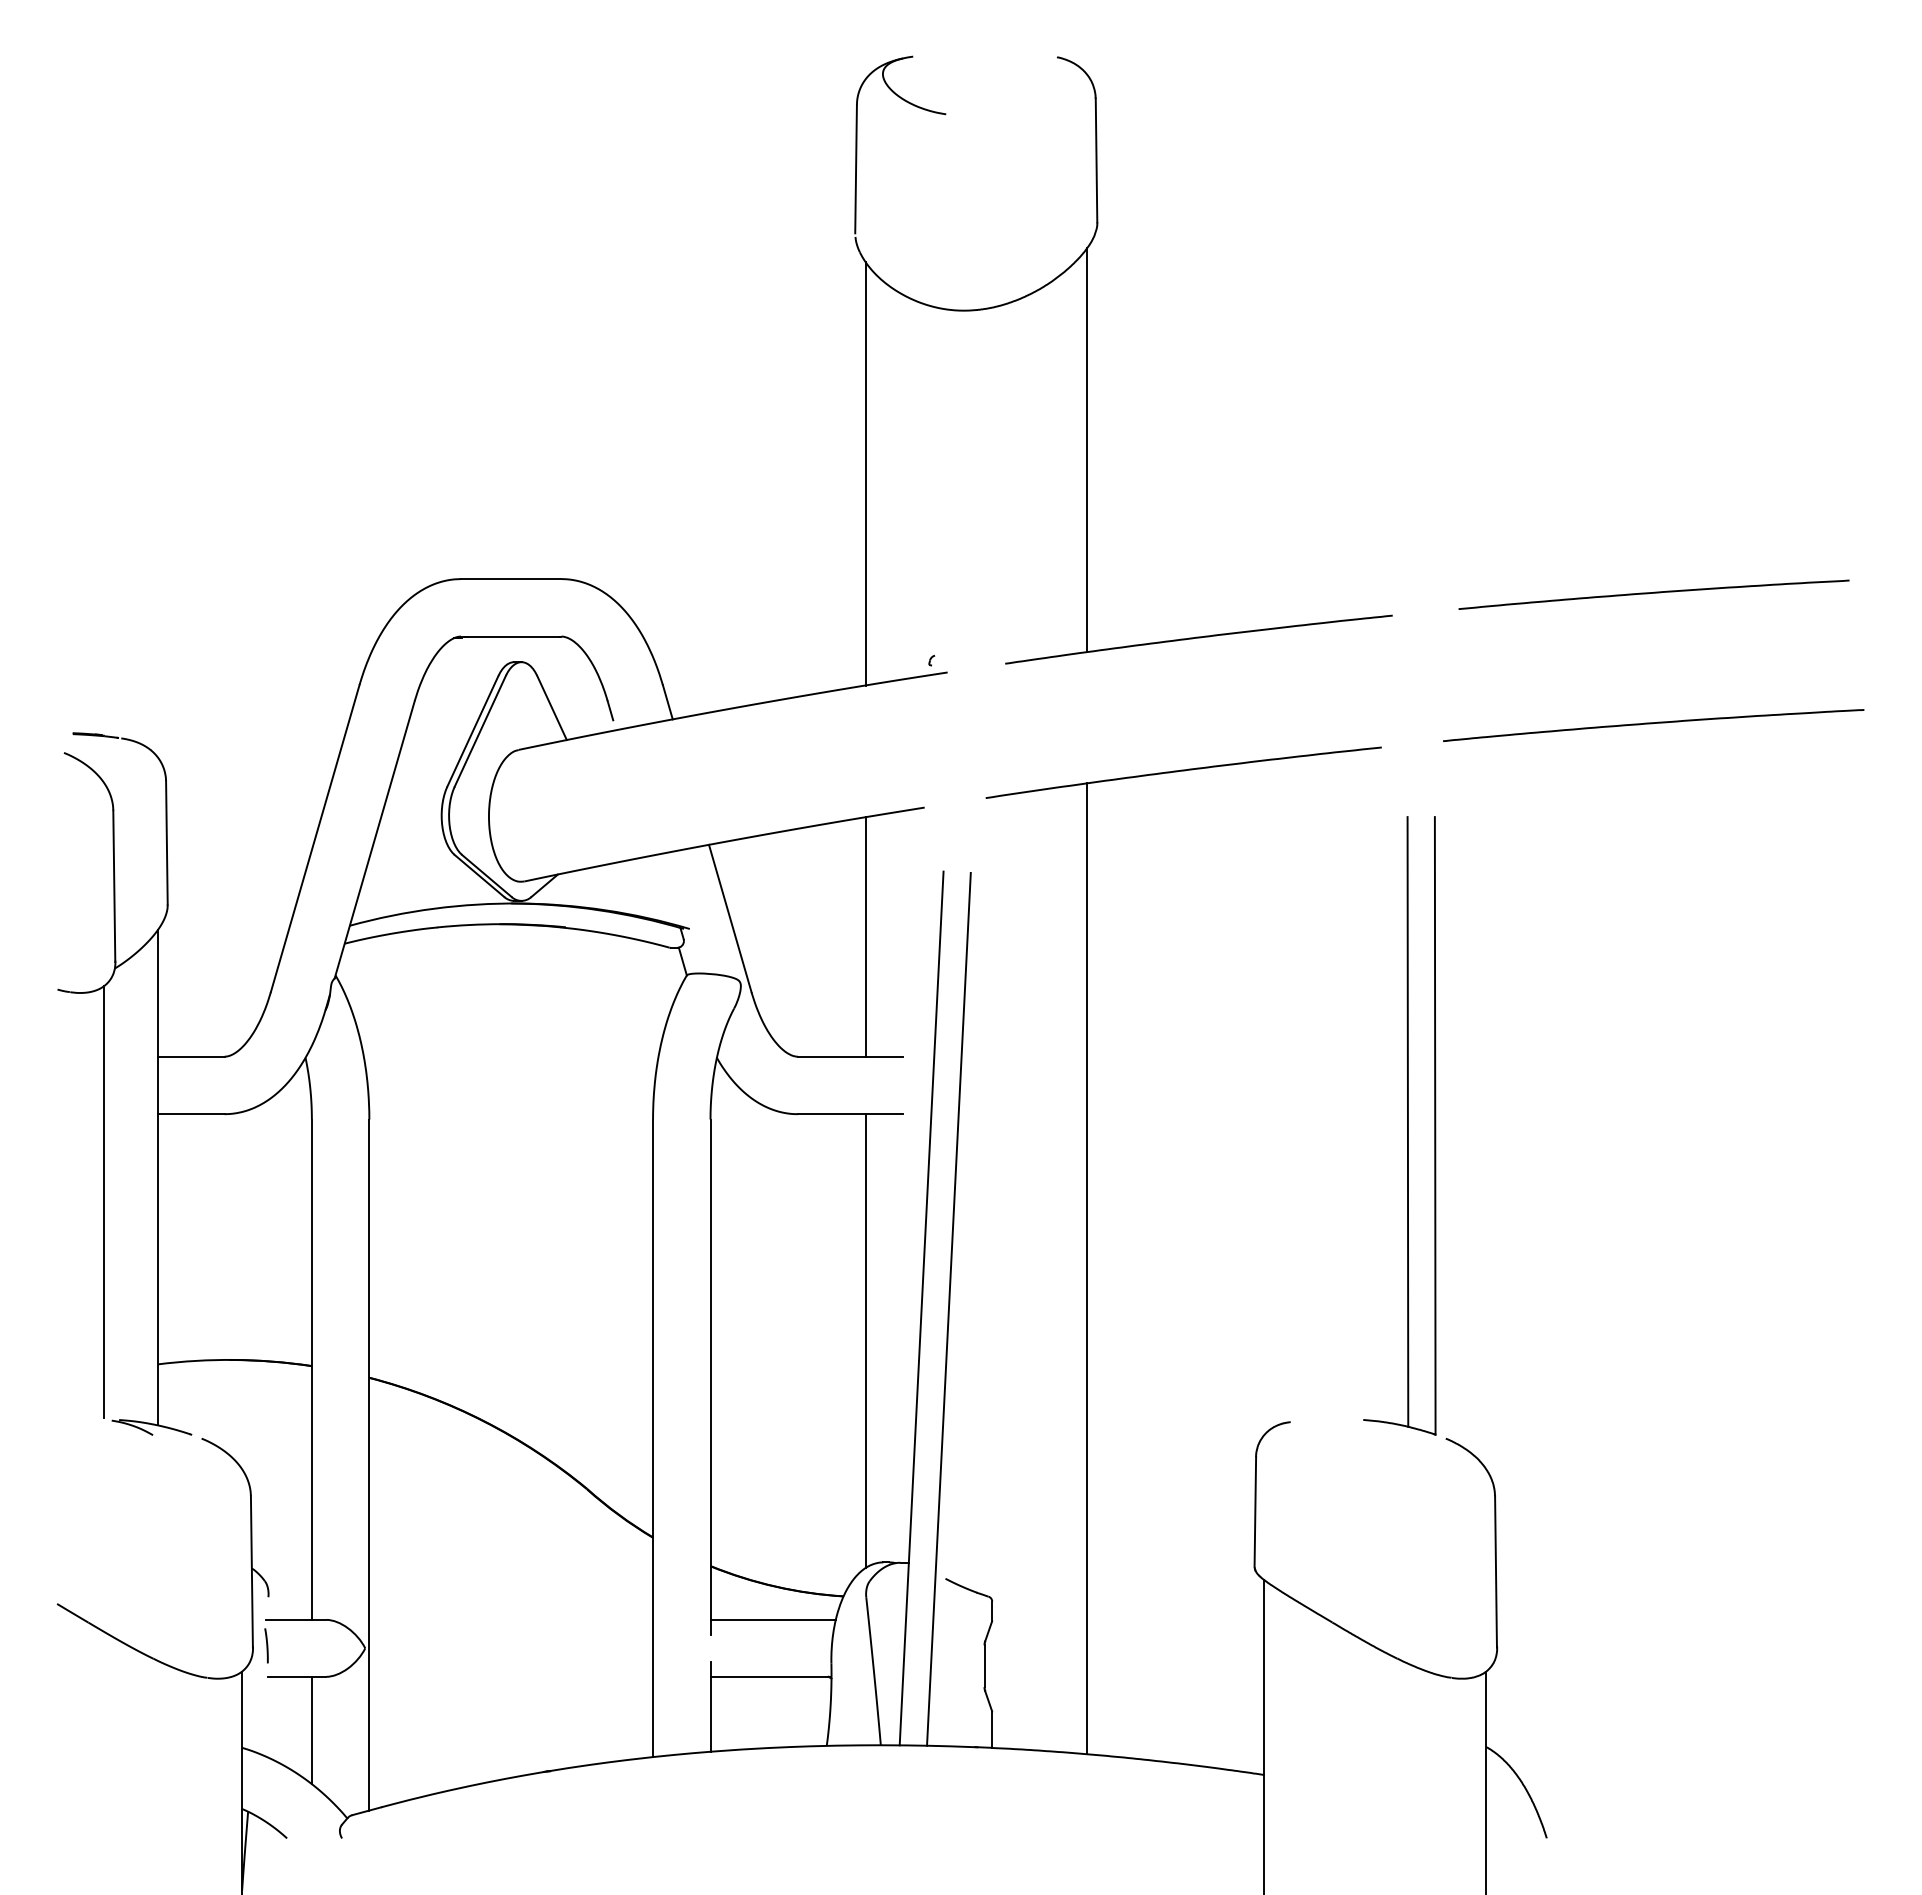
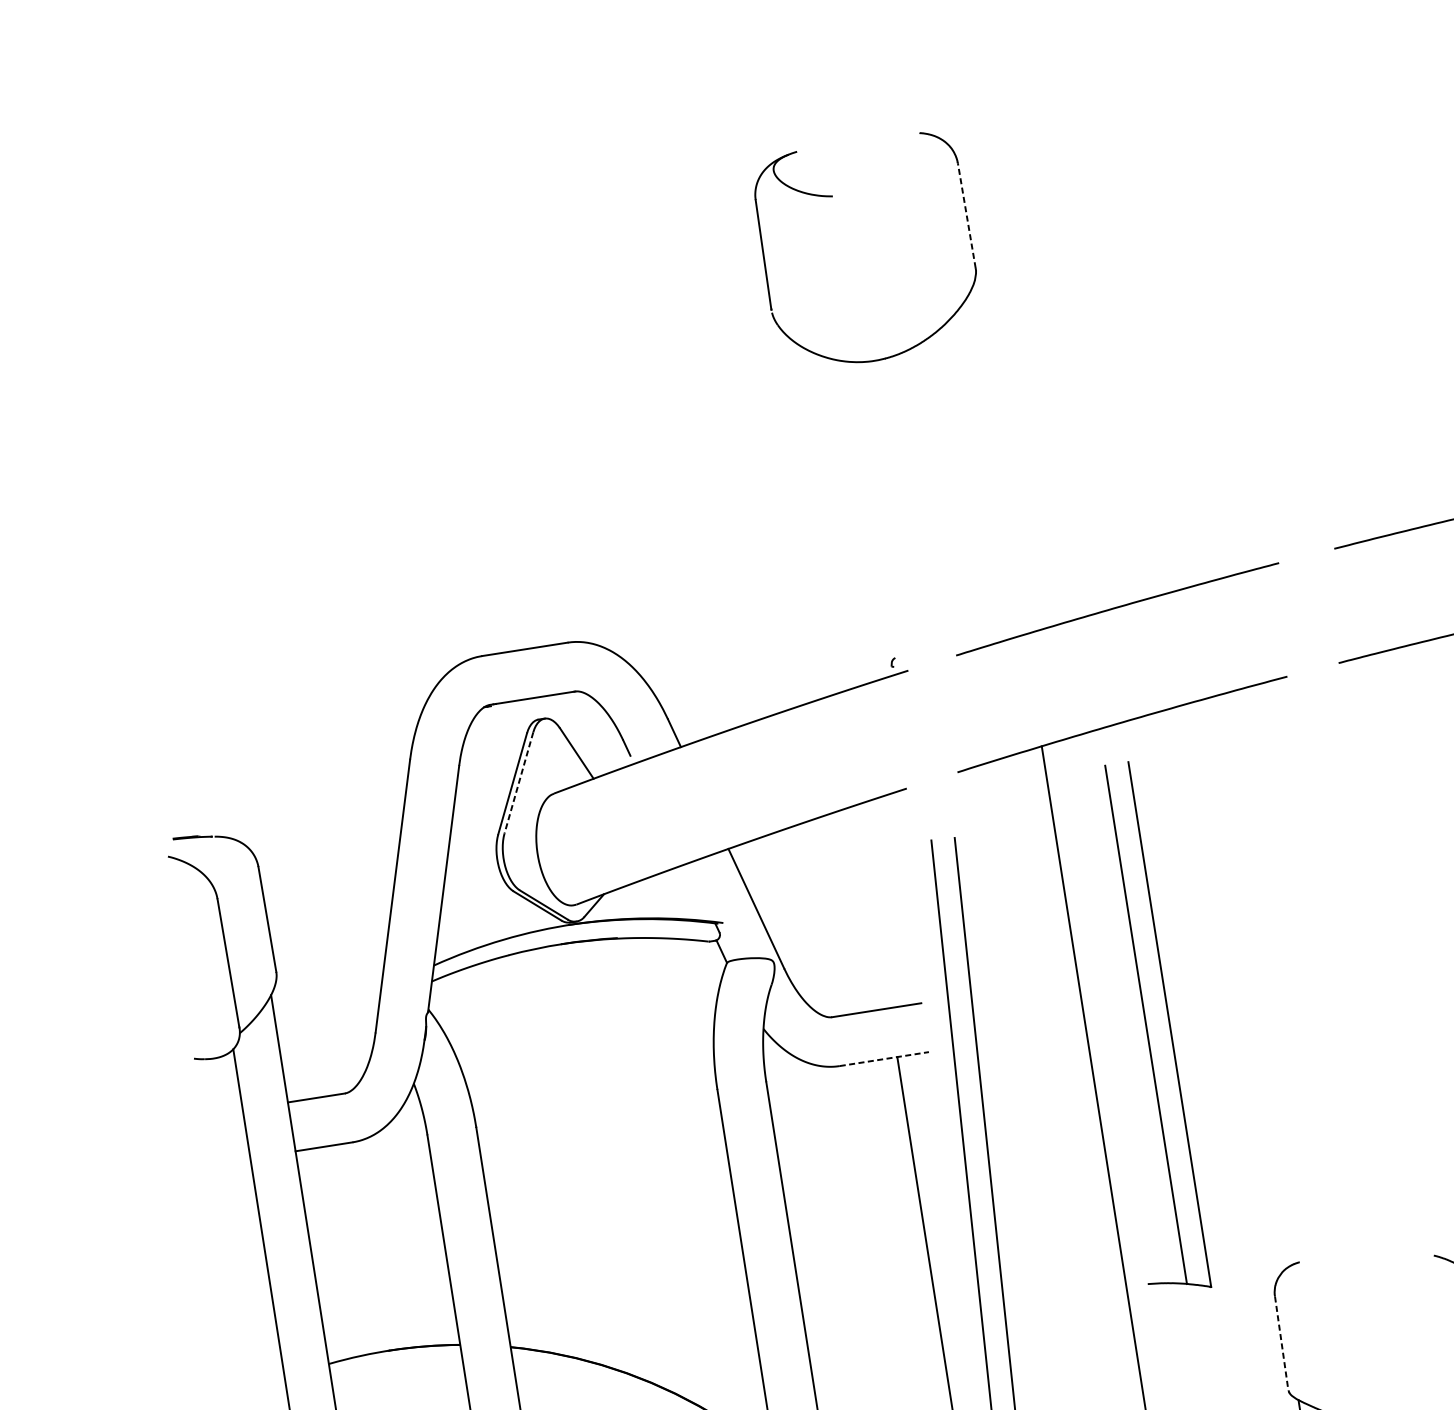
line: (1096, 160) -> (966, 215), solid -> dashed
line: (1087, 450) -> (997, 463), removed
line: (865, 473) -> (812, 512), removed
line: (480, 731) -> (519, 783), solid -> dashed
line: (865, 936) -> (873, 906), removed
line: (850, 1114) -> (884, 1059), solid -> dashed
part: (1407, 1125) -> (1146, 1027), moved
line: (1255, 1512) -> (1281, 1343), solid -> dashed

